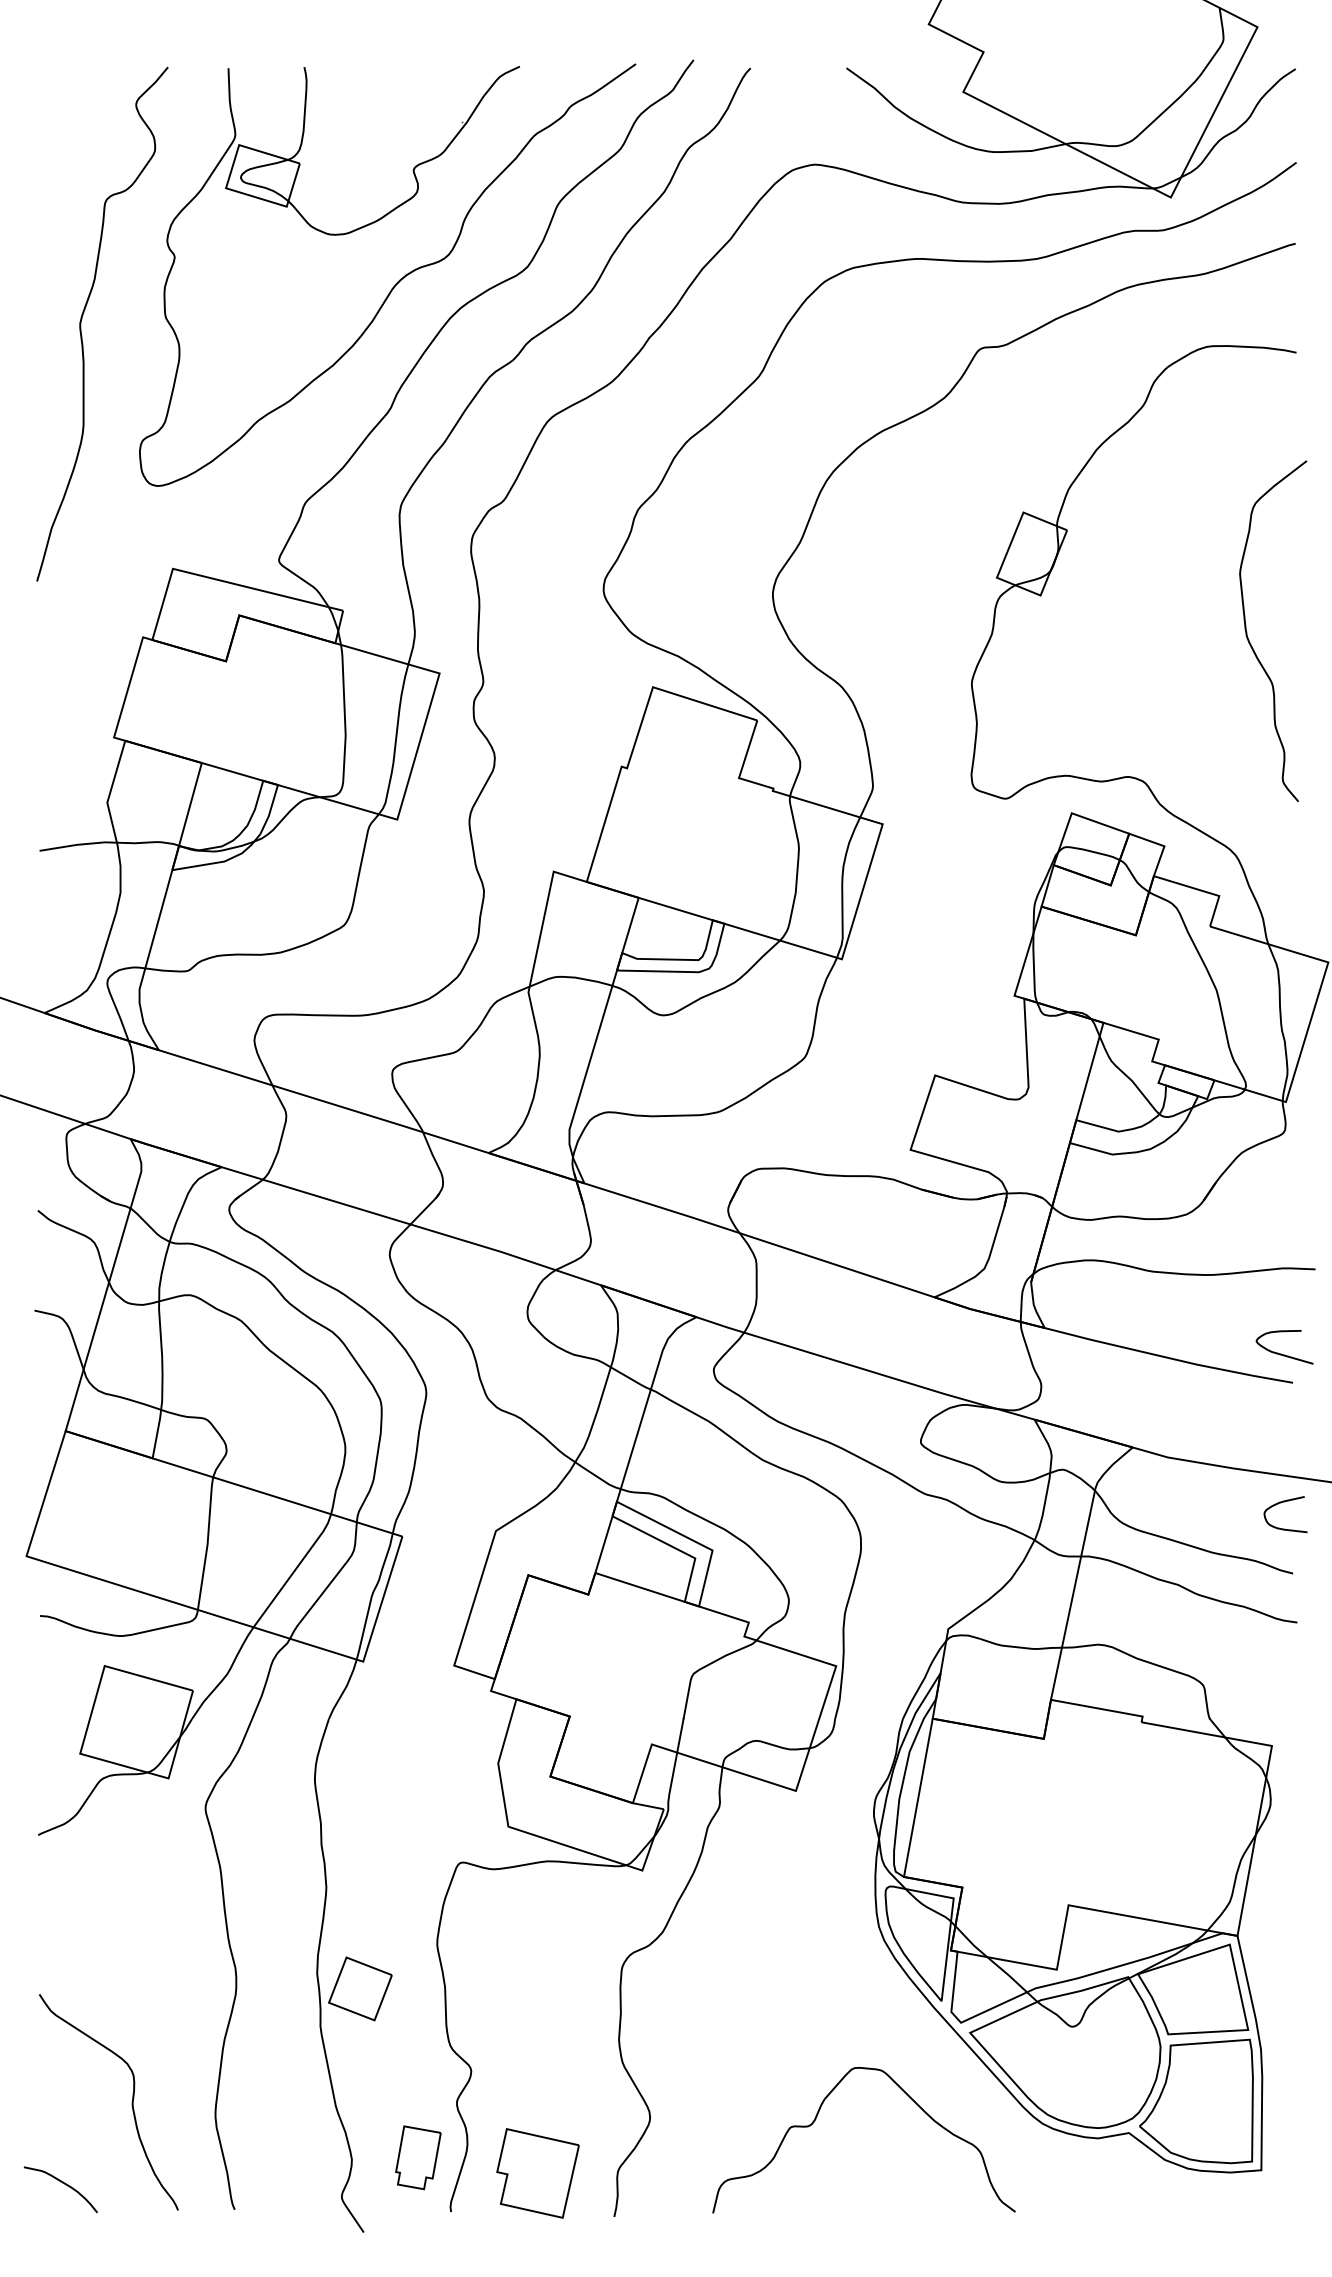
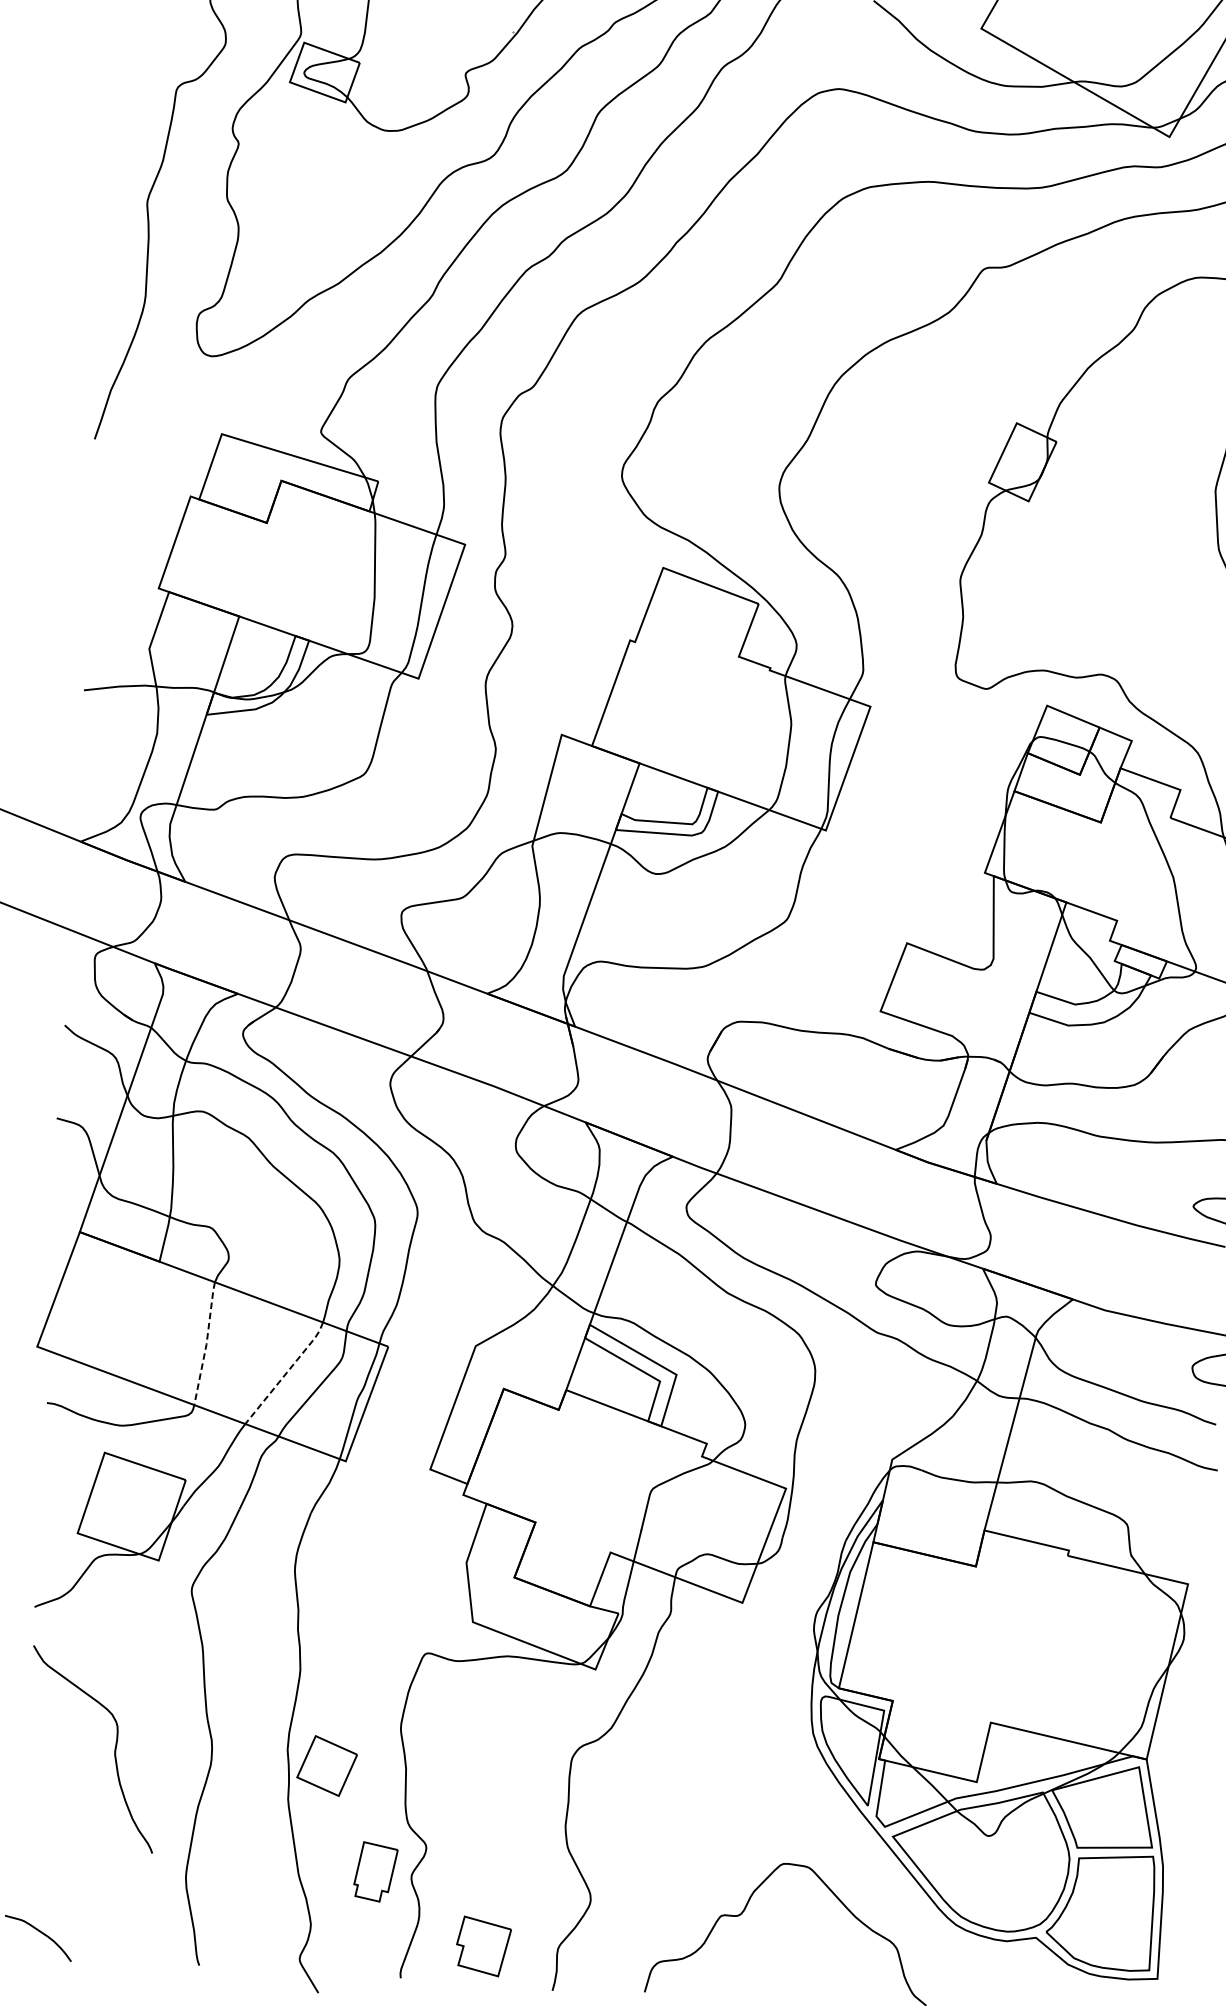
line: (207, 1543) -> (206, 1343), solid -> dashed
line: (294, 1570) -> (286, 1373), solid -> dashed
curve: (131, 2102) -> (114, 1750), moved
part: (418, 2157) -> (375, 1871), moved
part: (537, 2173) -> (483, 1946), size x0.7

